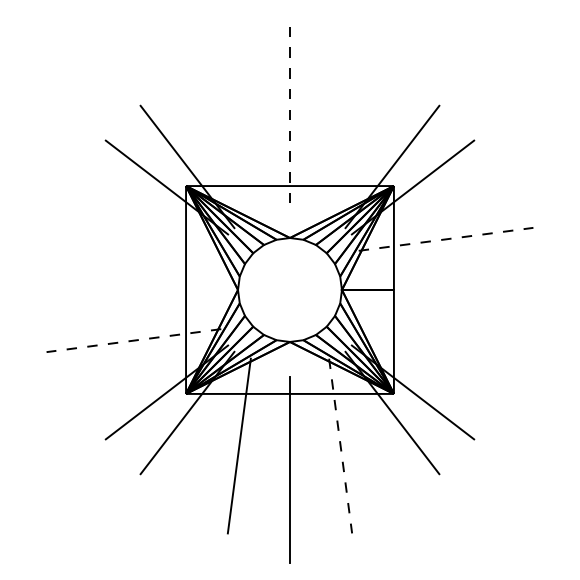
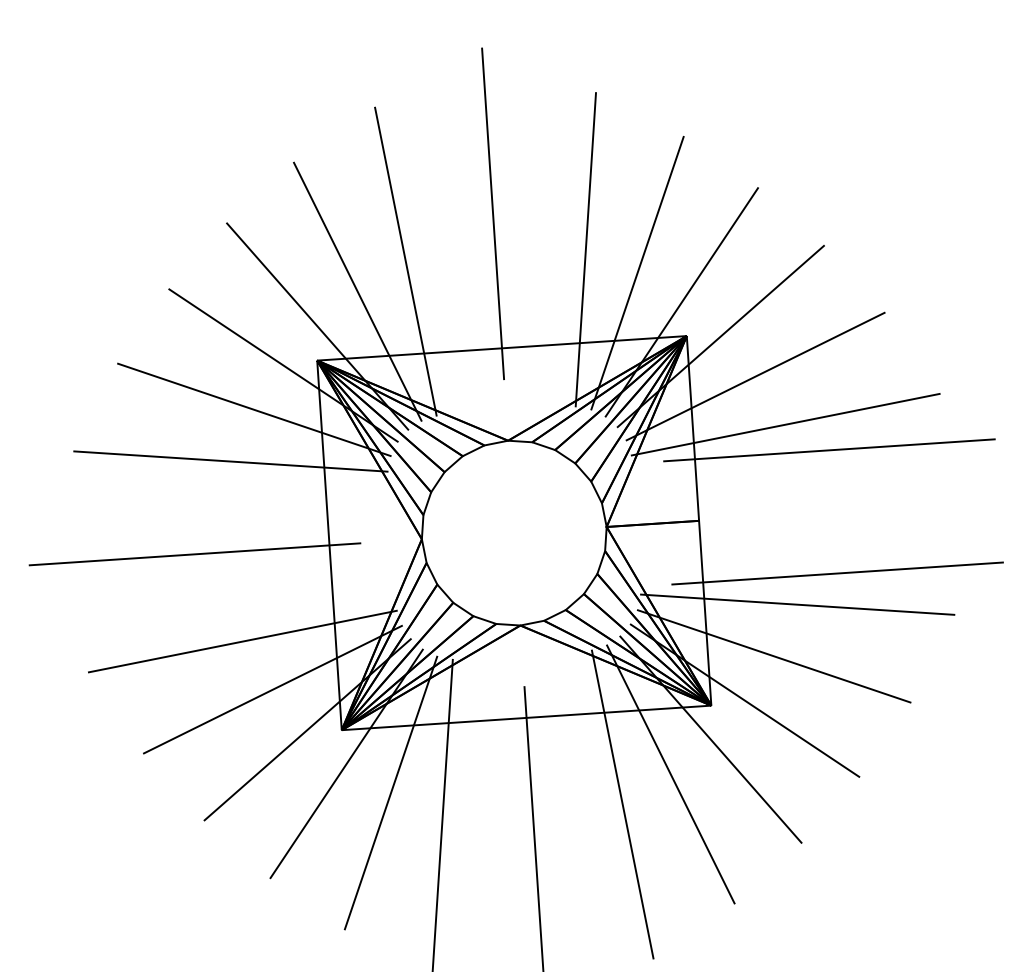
line: (290, 110) -> (493, 214), dashed -> solid
line: (238, 133) -> (404, 261), added
line: (340, 133) -> (585, 248), added
line: (211, 148) -> (358, 290), added
line: (368, 148) -> (637, 272), added
line: (148, 211) -> (253, 410), added
line: (430, 211) -> (754, 377), added
line: (133, 238) -> (230, 460), added
line: (446, 239) -> (786, 424), dashed -> solid
line: (469, 255) -> (829, 450), added
line: (110, 290) -> (195, 555), added
line: (469, 324) -> (837, 573), added
line: (133, 340) -> (242, 641), dashed -> solid
line: (445, 340) -> (796, 604), added
line: (148, 368) -> (272, 689), added
line: (430, 368) -> (773, 656), added
line: (211, 430) -> (391, 792), added
line: (368, 430) -> (670, 773), added
line: (340, 446) -> (622, 805), dashed -> solid

